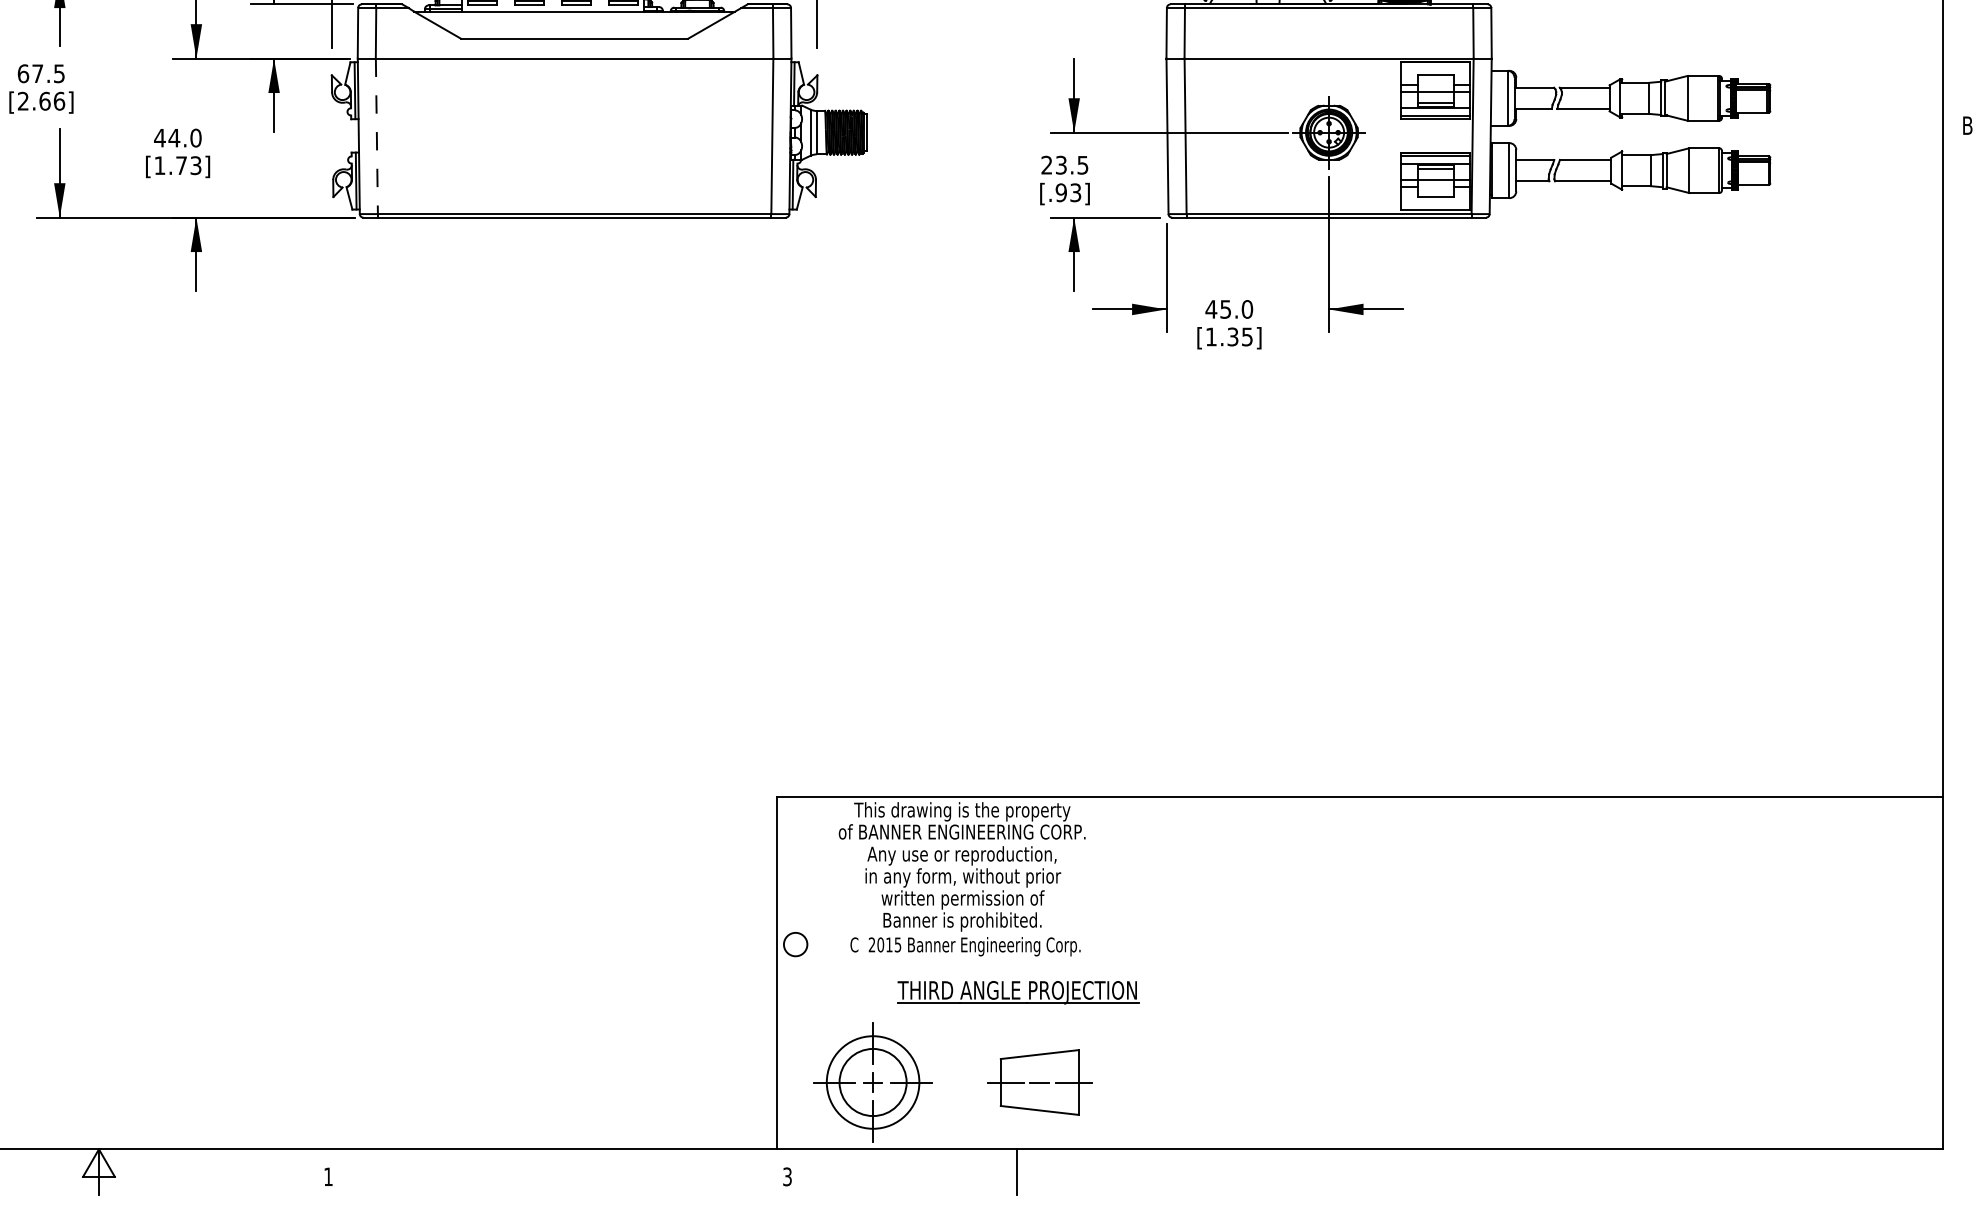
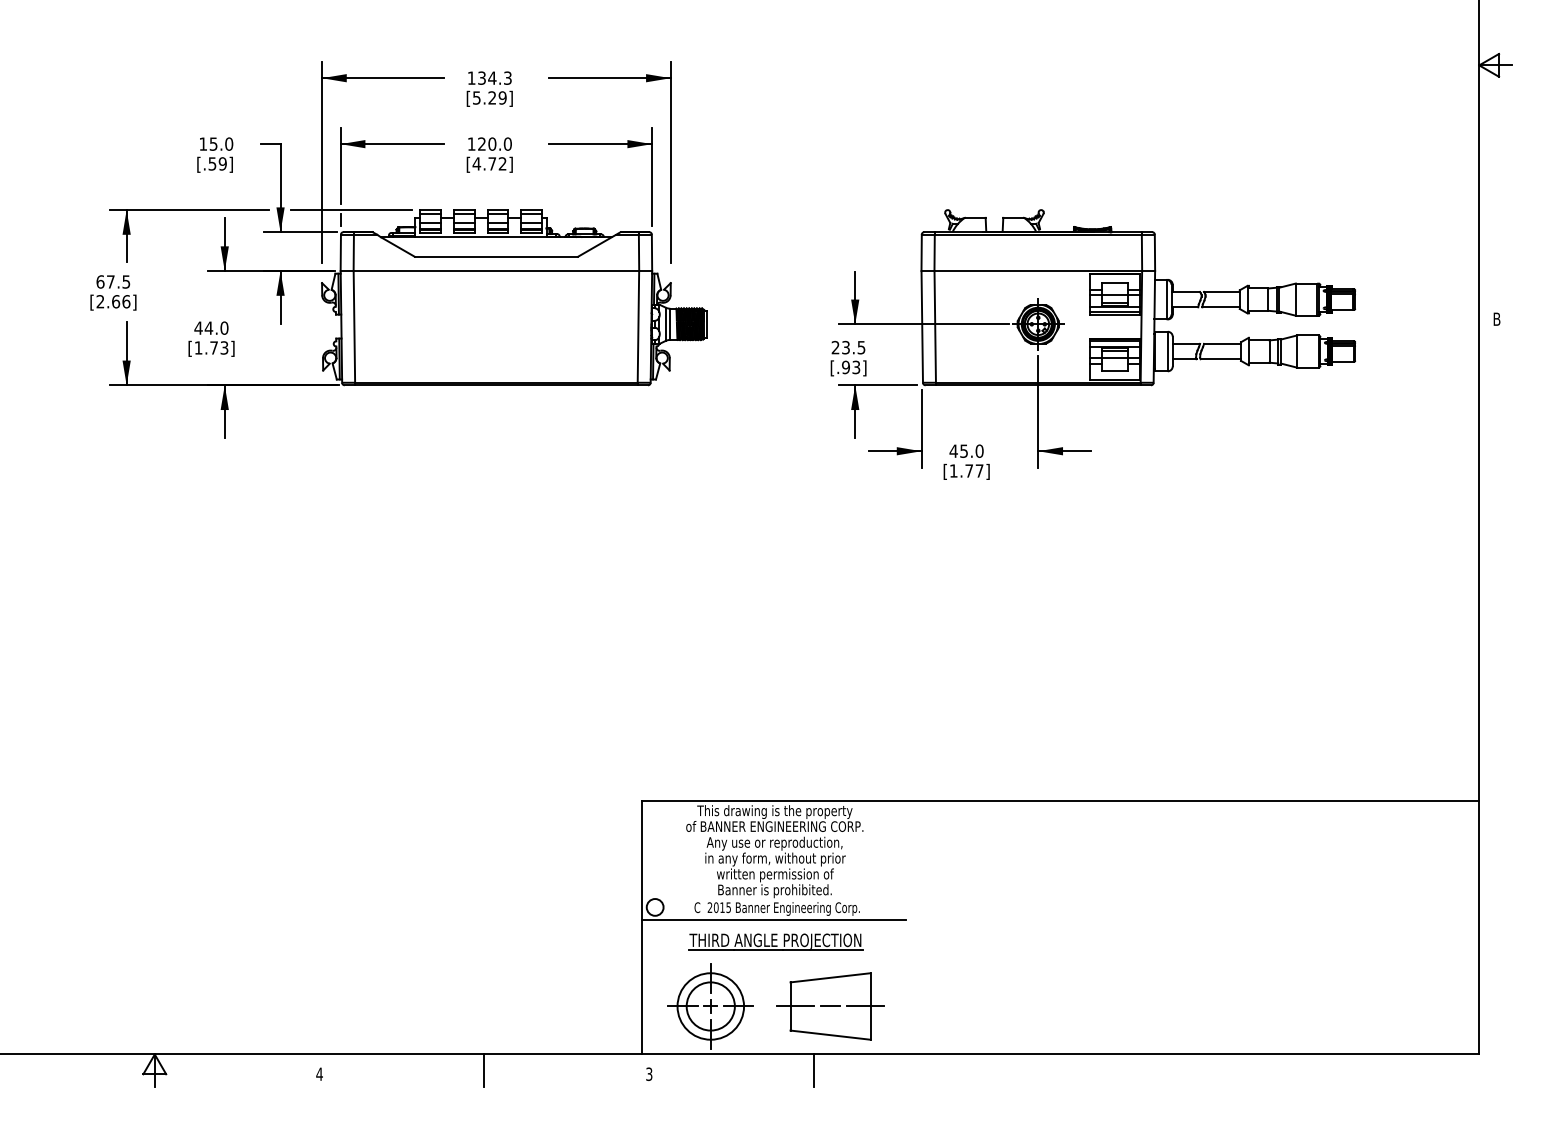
line: (377, 135) -> (354, 326), dashed -> solid
text: (1240, 336) -> (974, 470), [1.35] -> [1.77]
line: (960, 961) -> (773, 919), added
part: (1017, 992) -> (775, 941), moved
part: (1039, 1082) -> (830, 1006), size x1.43
line: (558, 1171) -> (484, 1070), added
text: (328, 1175) -> (319, 1073), 1 -> 4

